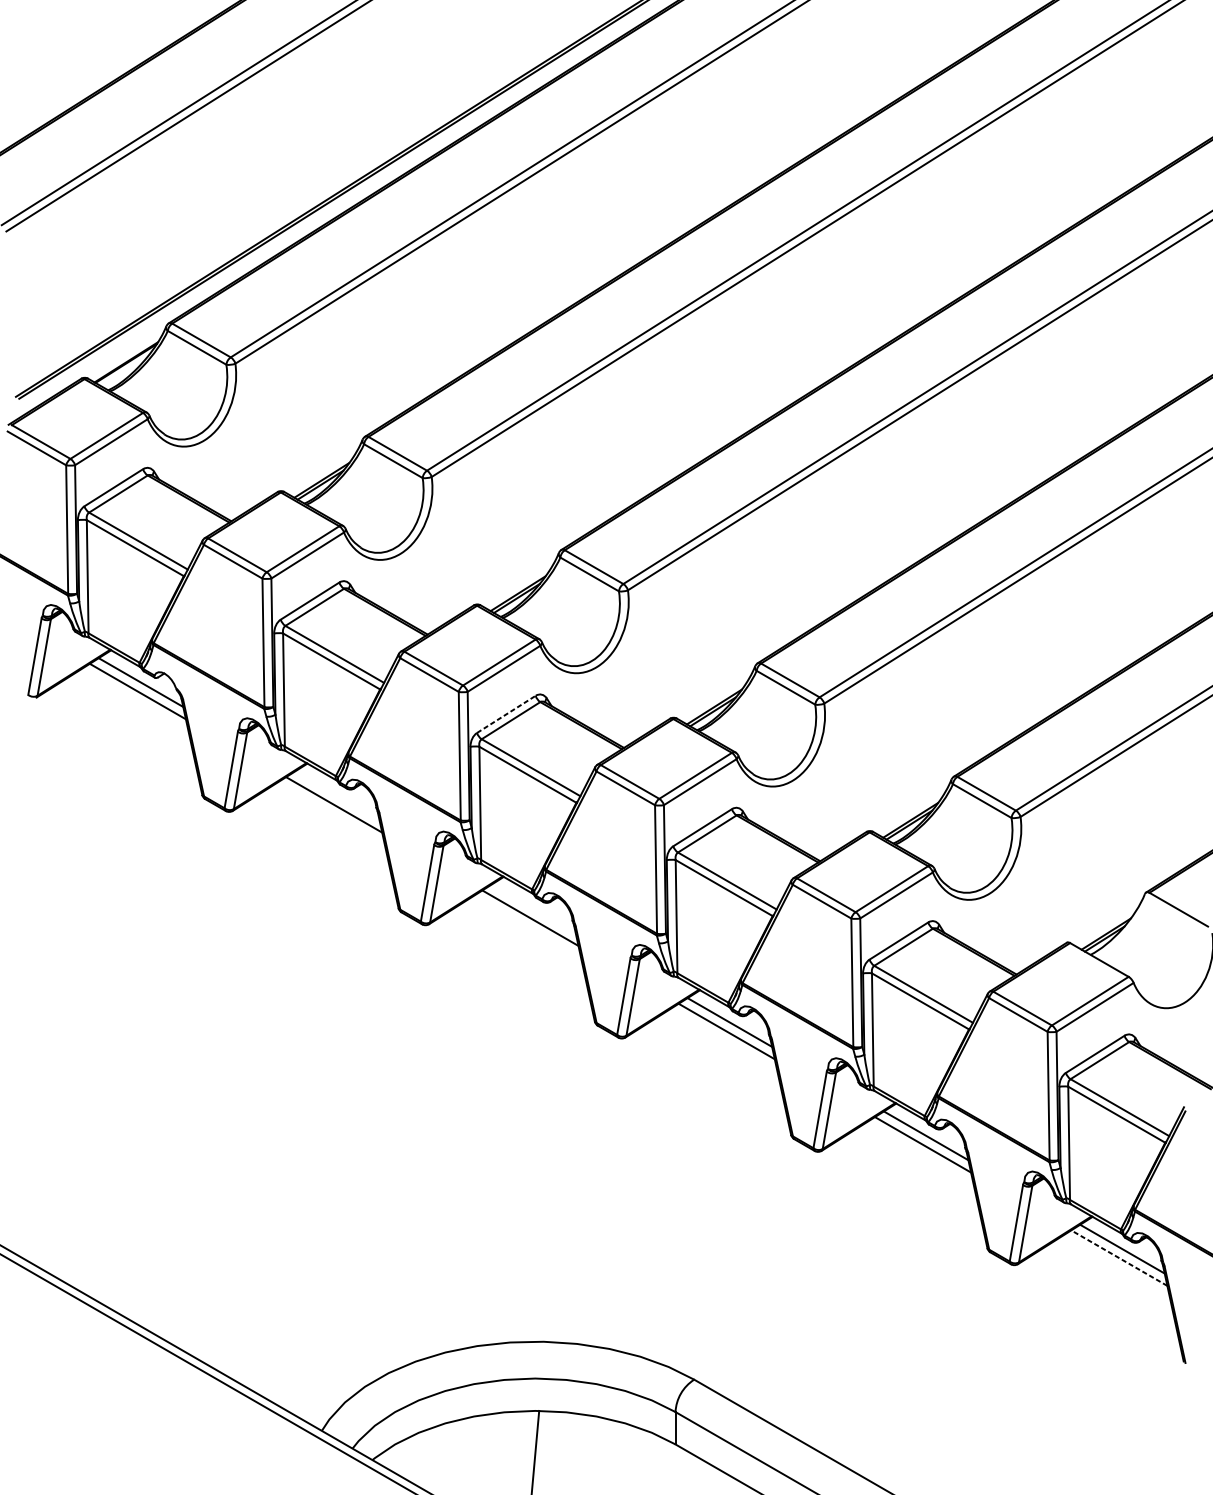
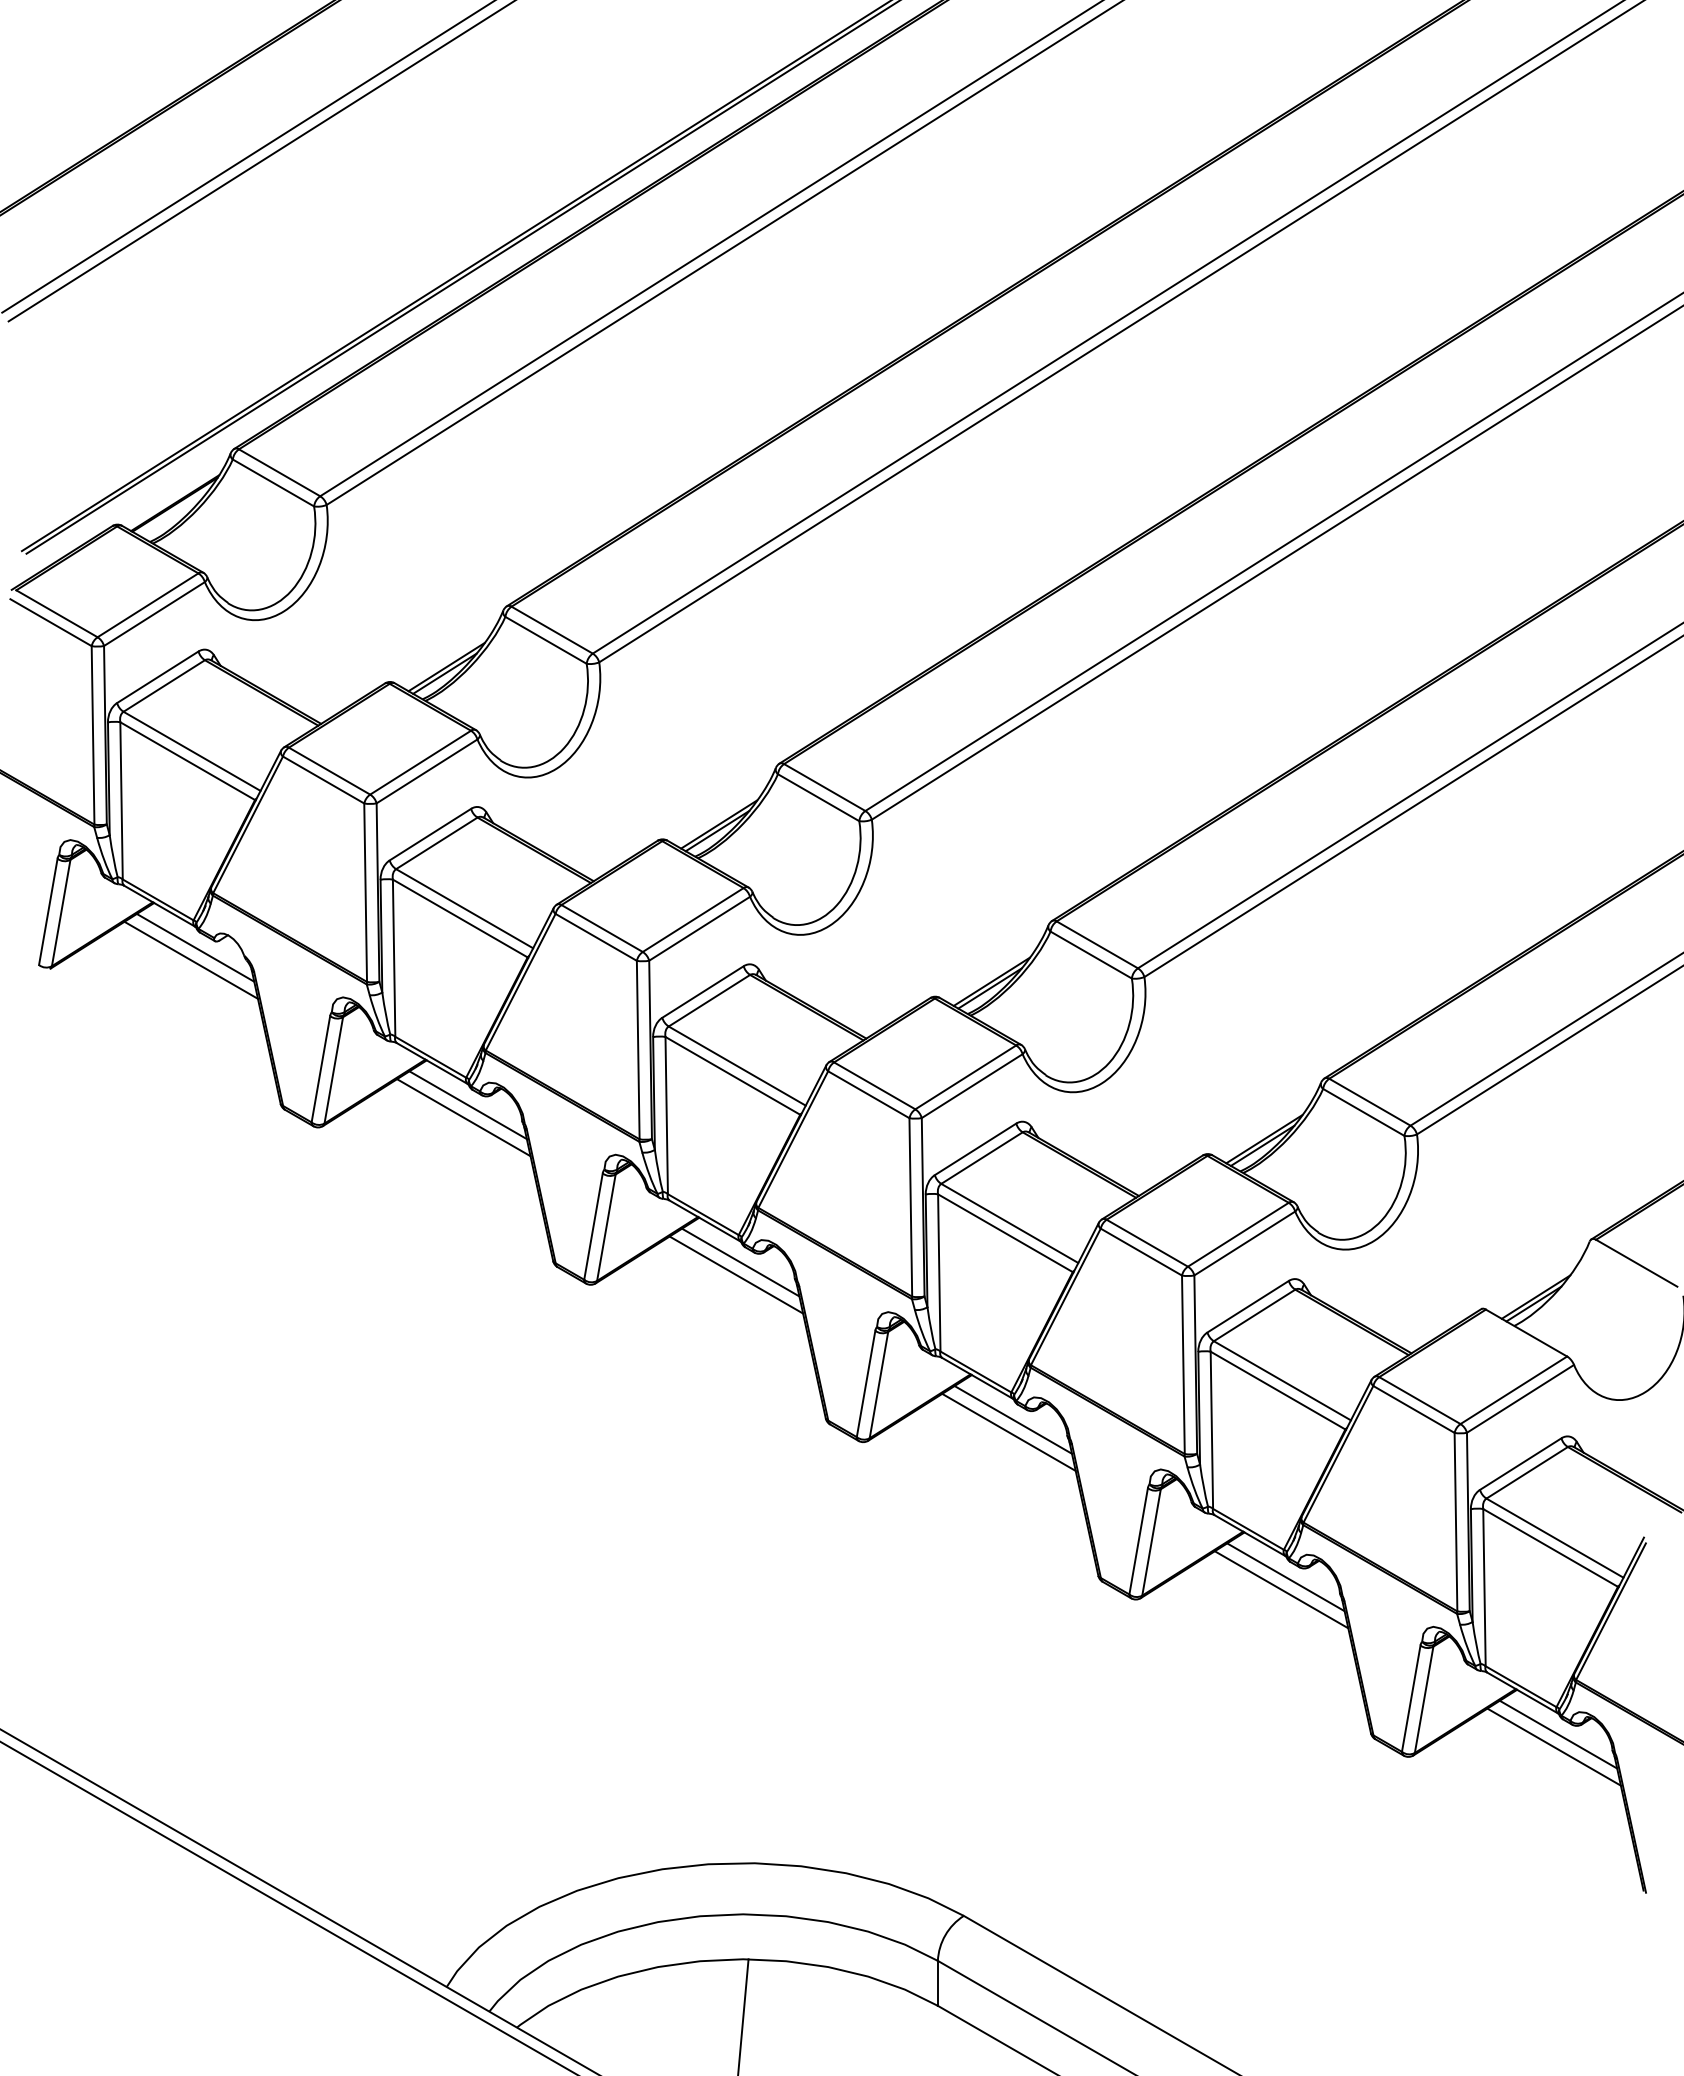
line: (506, 714) -> (703, 991), dashed -> solid
line: (336, 796) -> (467, 1105), added
line: (533, 909) -> (740, 1262), added
line: (1118, 1257) -> (1553, 1746), dashed -> solid

